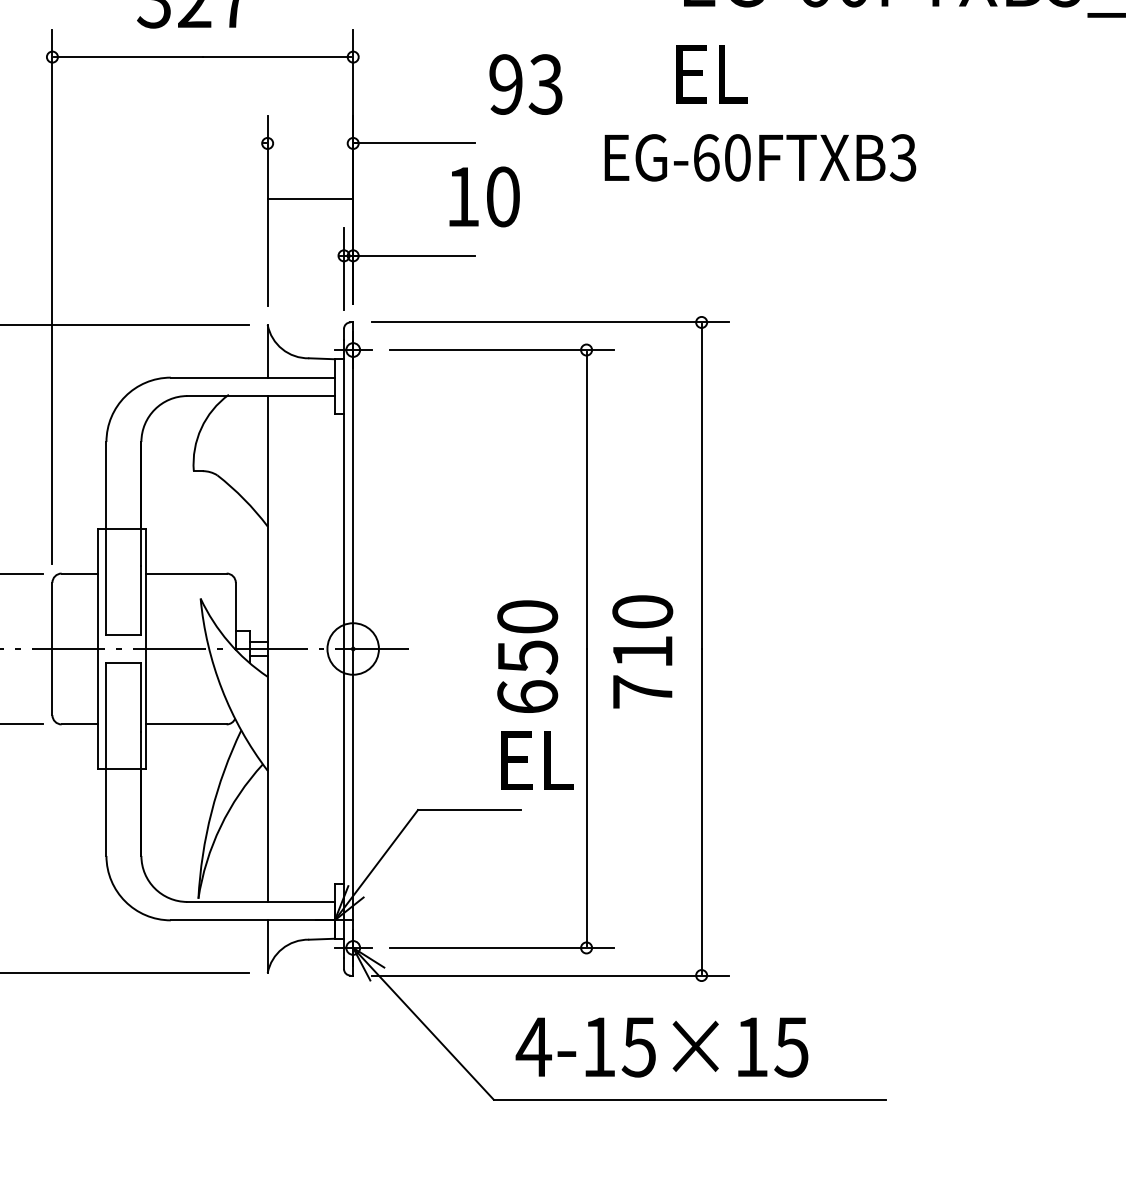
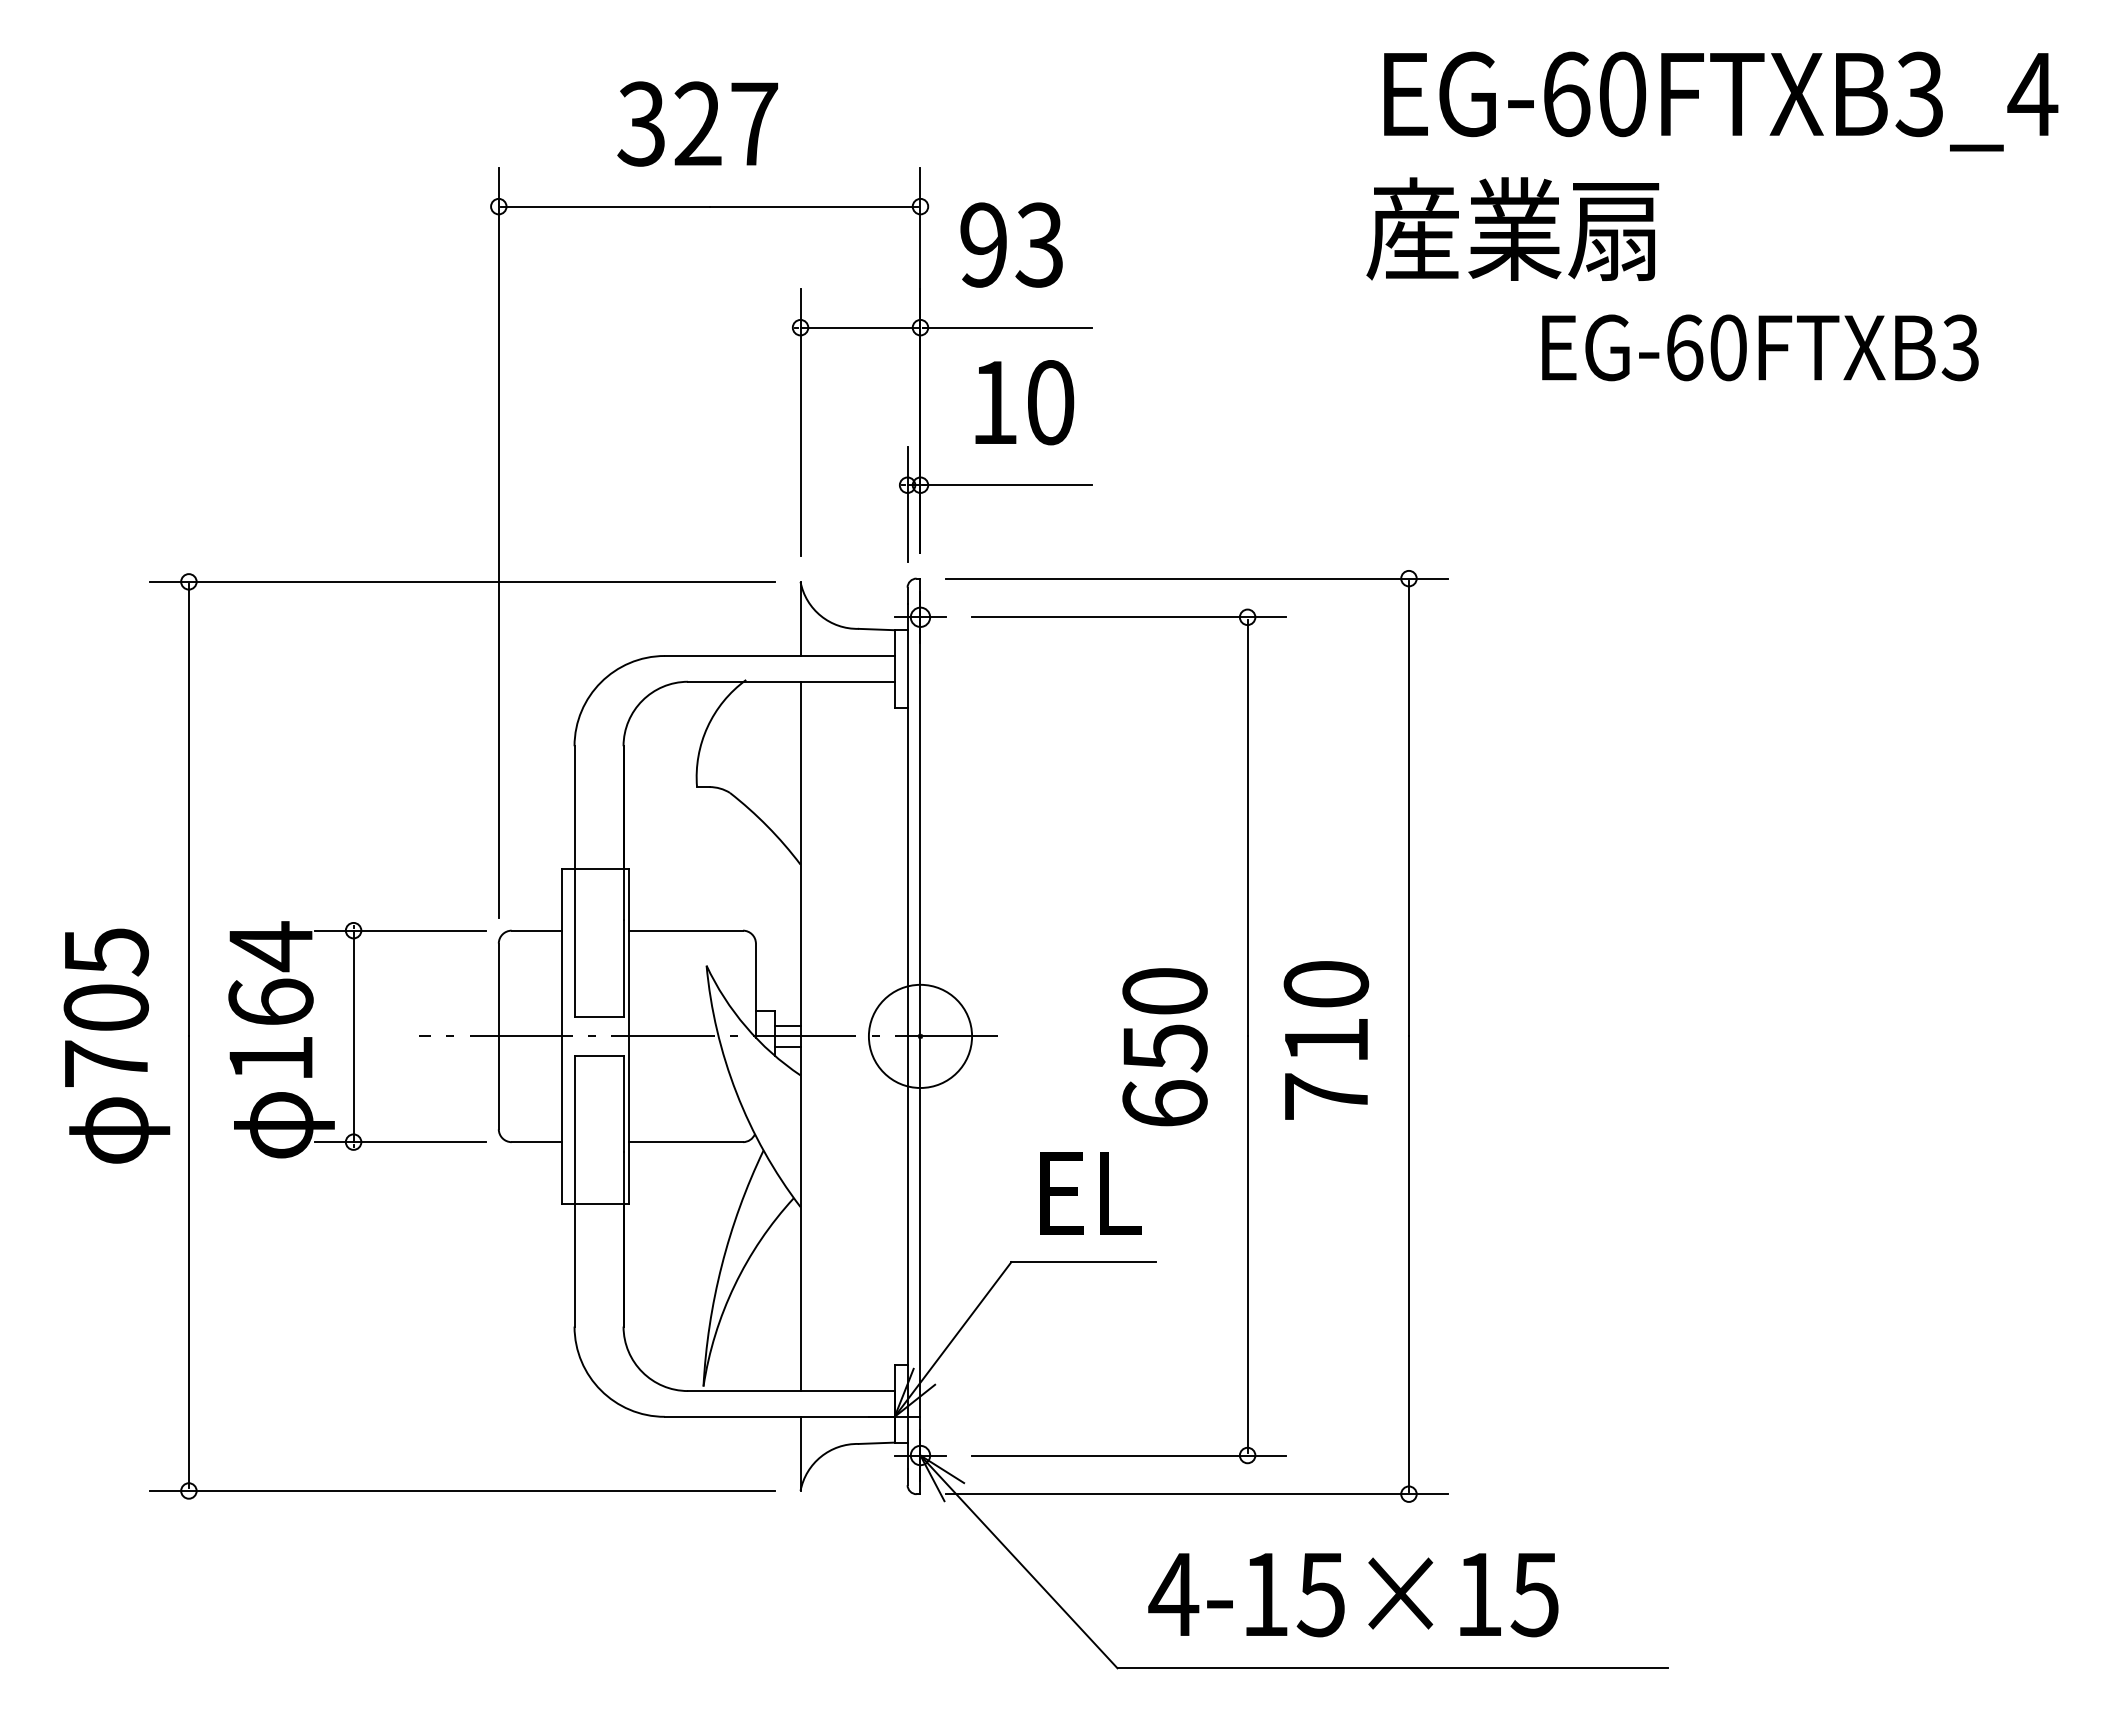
text: (775, 72) -> (1512, 228), EL -> 産業扇
text: (525, 84) -> (1011, 244), moved
text: (760, 157) -> (1760, 347), moved
text: (484, 196) -> (1024, 402), moved
line: (310, 198) -> (860, 327), moved
circle: (353, 649) -> (920, 1036), size x1.43
text: (537, 761) -> (1090, 1193), moved

